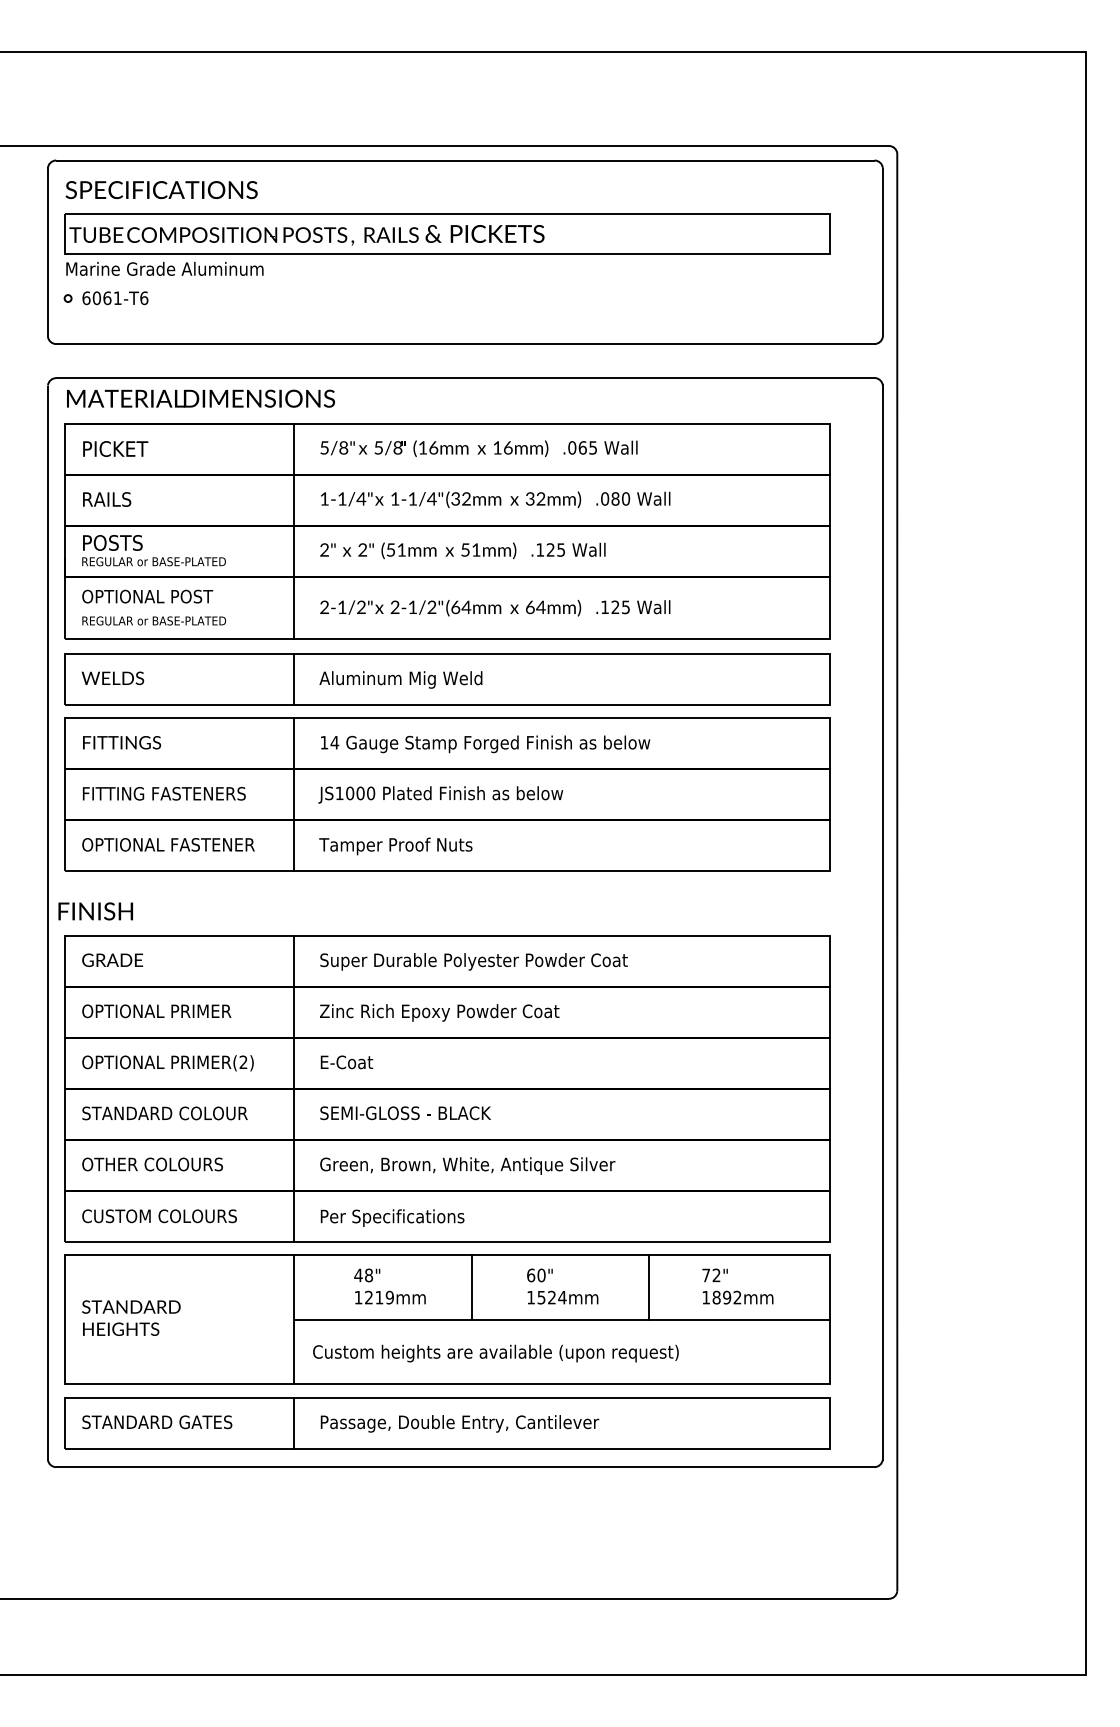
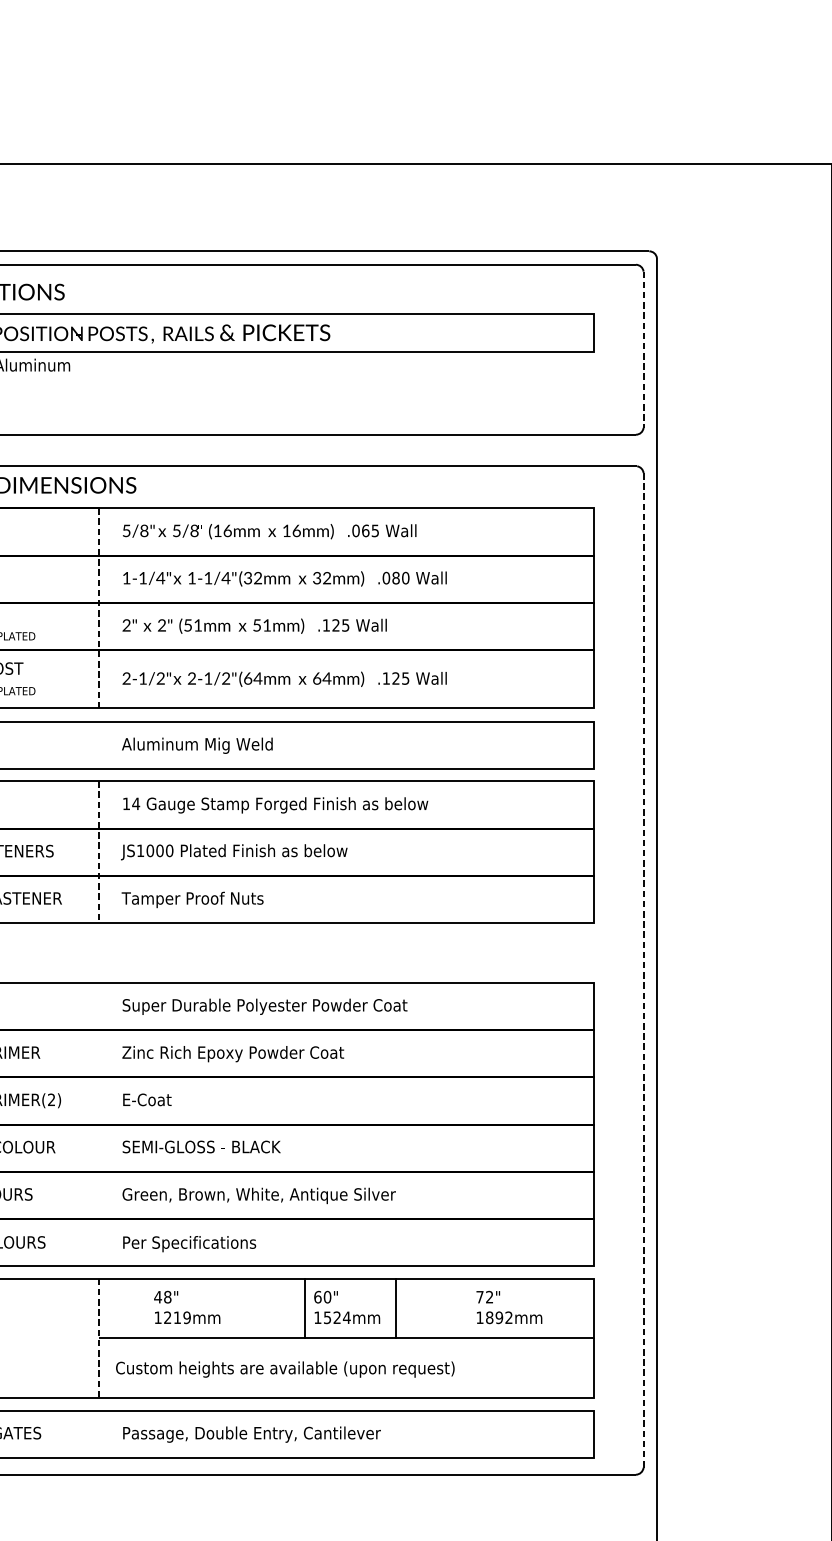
line: (882, 252) -> (643, 349), solid -> dashed
line: (294, 531) -> (98, 608), solid -> dashed
line: (294, 679) -> (98, 745), removed
line: (294, 794) -> (98, 851), solid -> dashed
line: (882, 923) -> (643, 971), solid -> dashed
line: (294, 1088) -> (98, 1124), removed
line: (471, 1287) -> (304, 1308), moved
line: (649, 1287) -> (396, 1308), moved
line: (294, 1320) -> (98, 1338), solid -> dashed
line: (294, 1422) -> (98, 1433), removed

